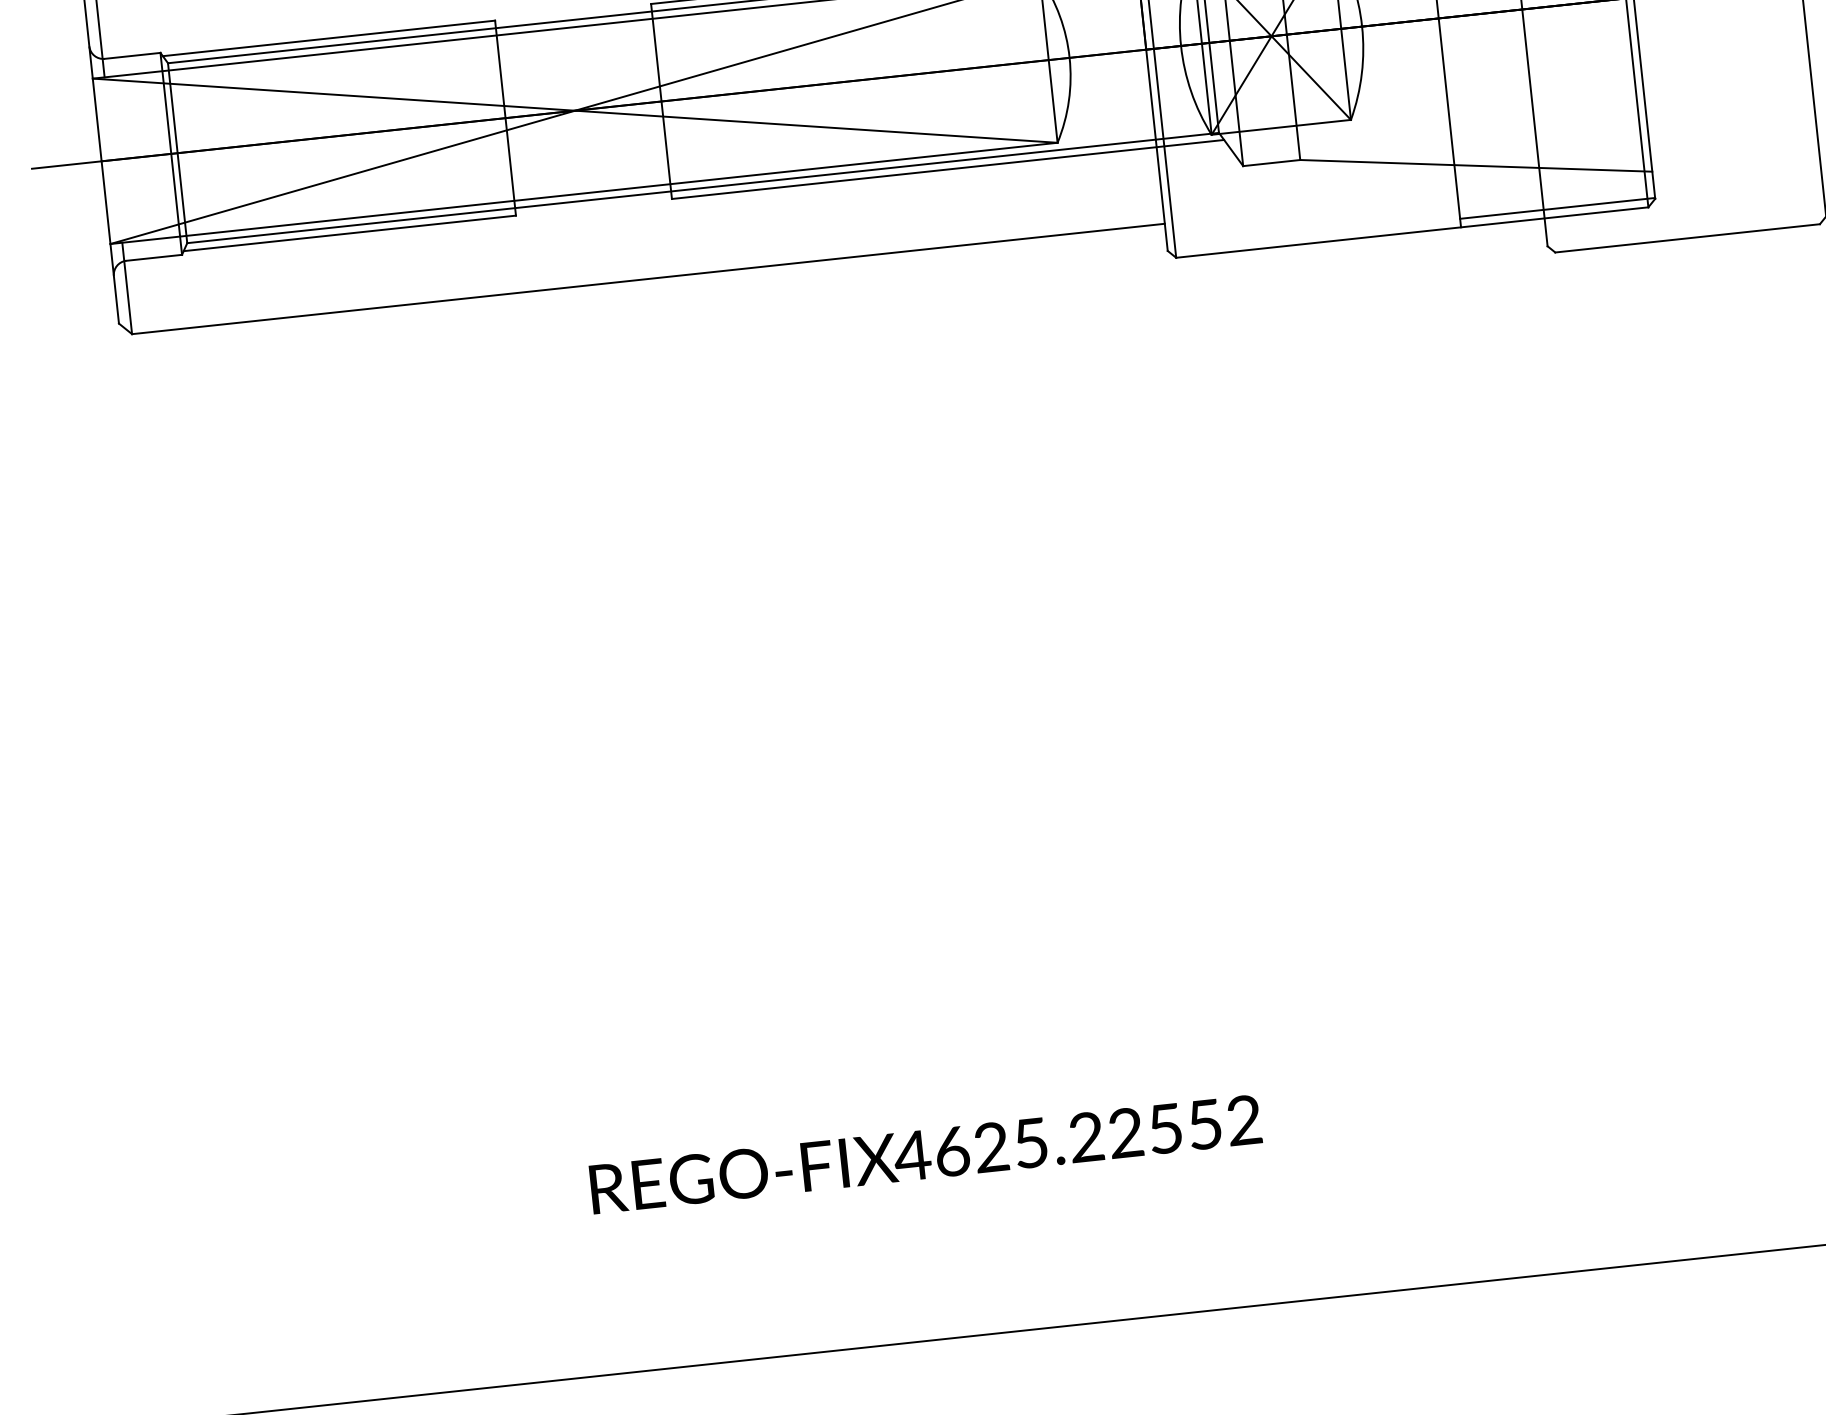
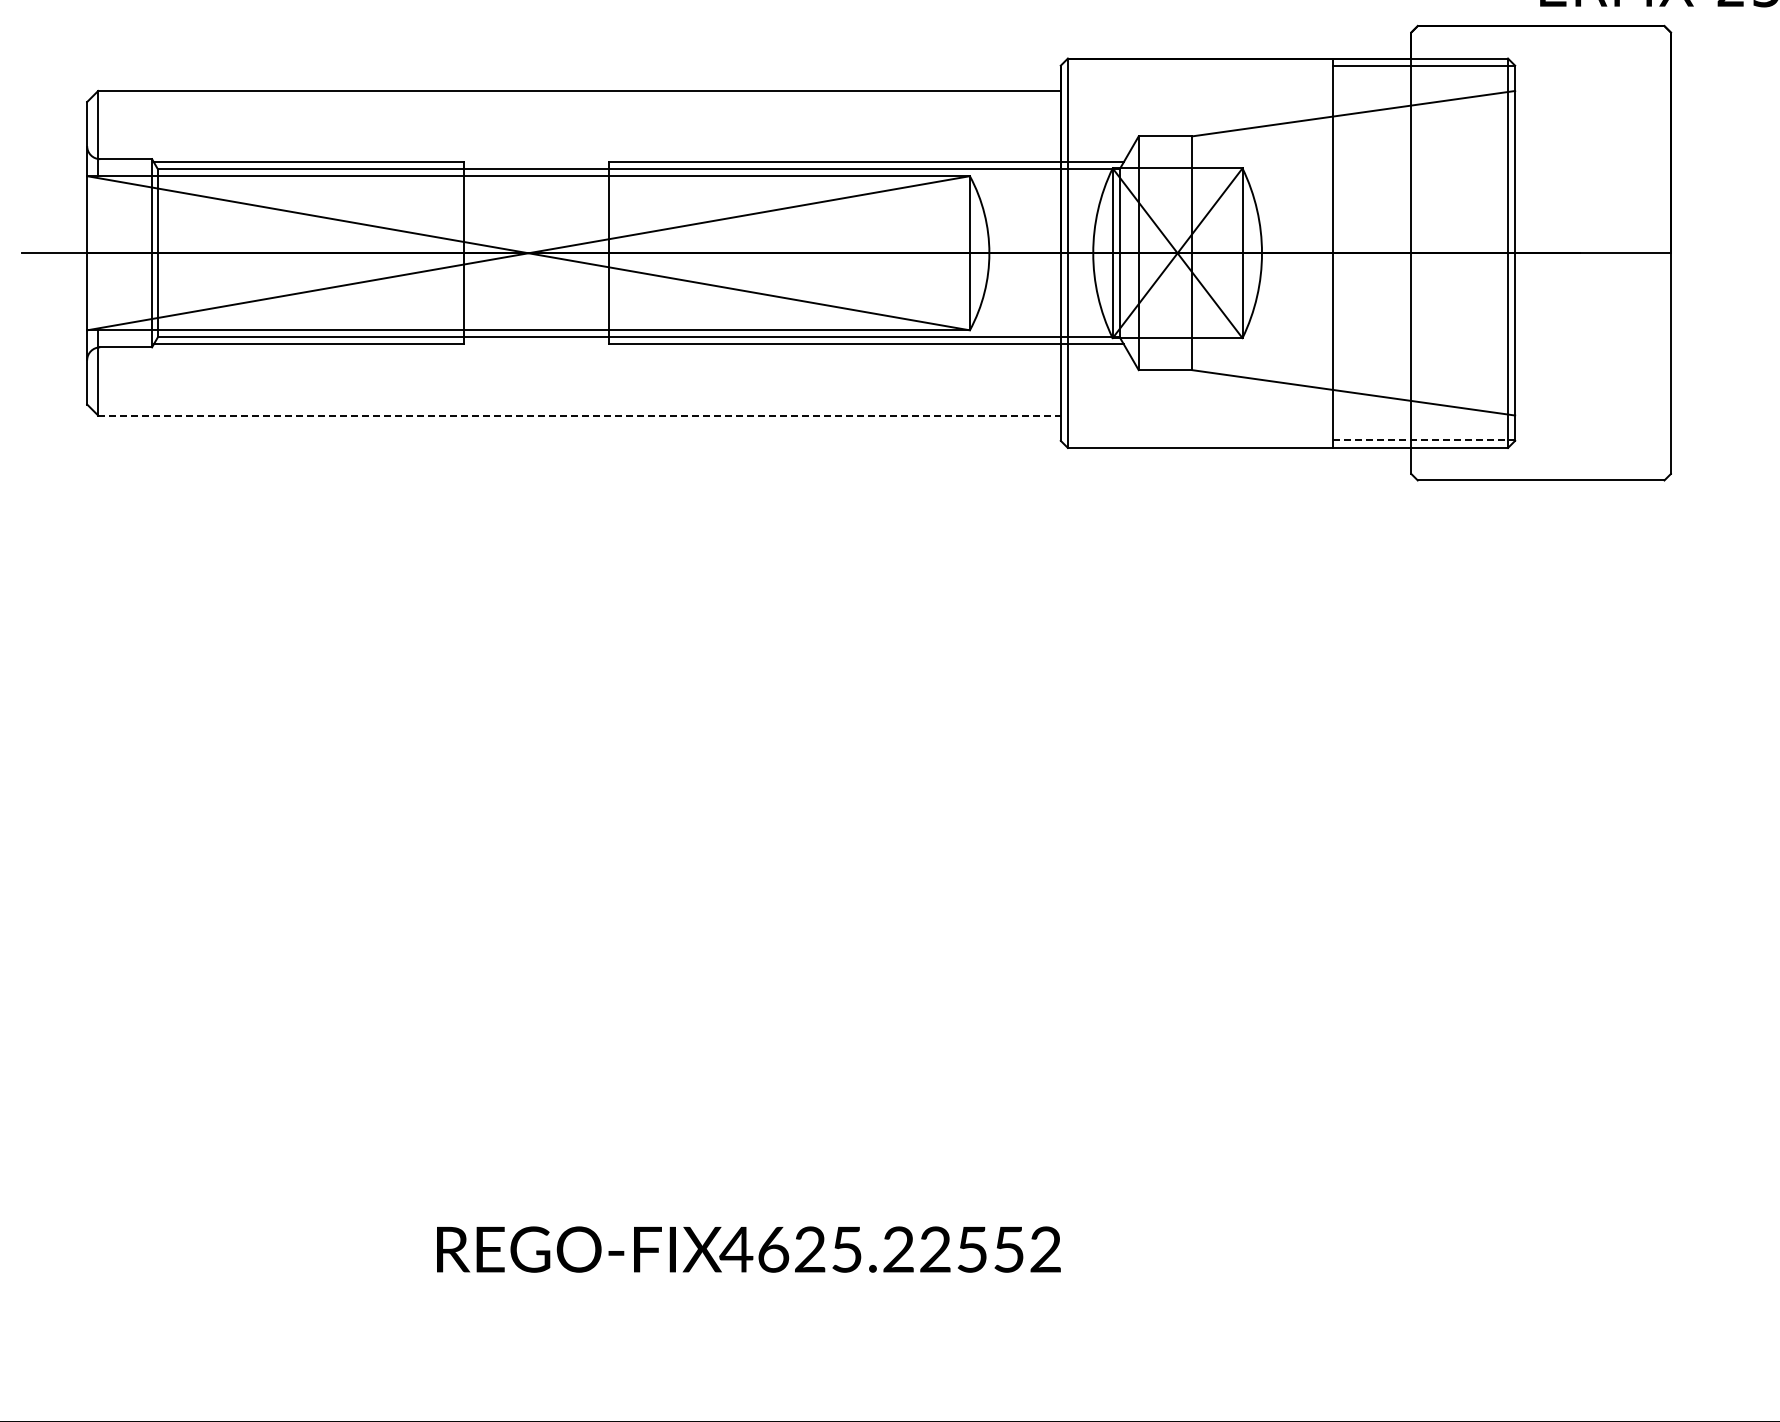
line: (1557, 208) -> (1424, 440), solid -> dashed
line: (649, 278) -> (580, 415), solid -> dashed

